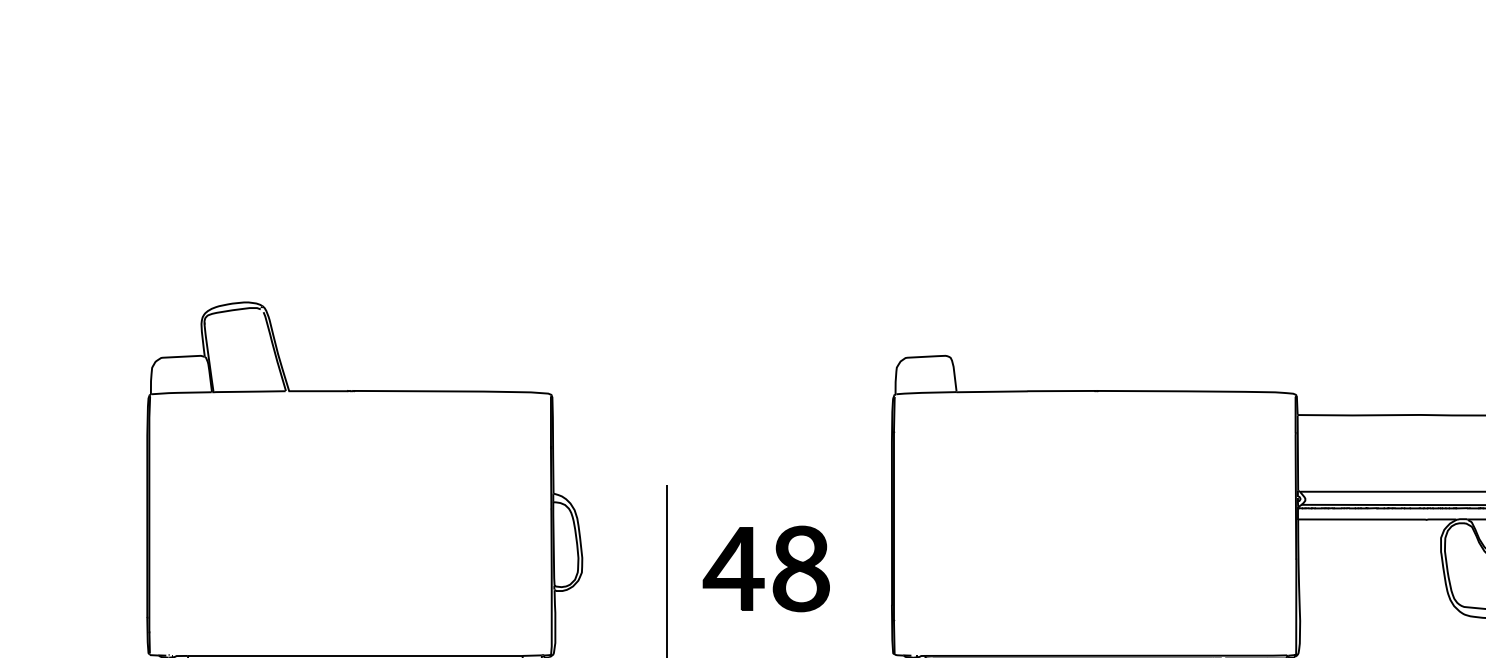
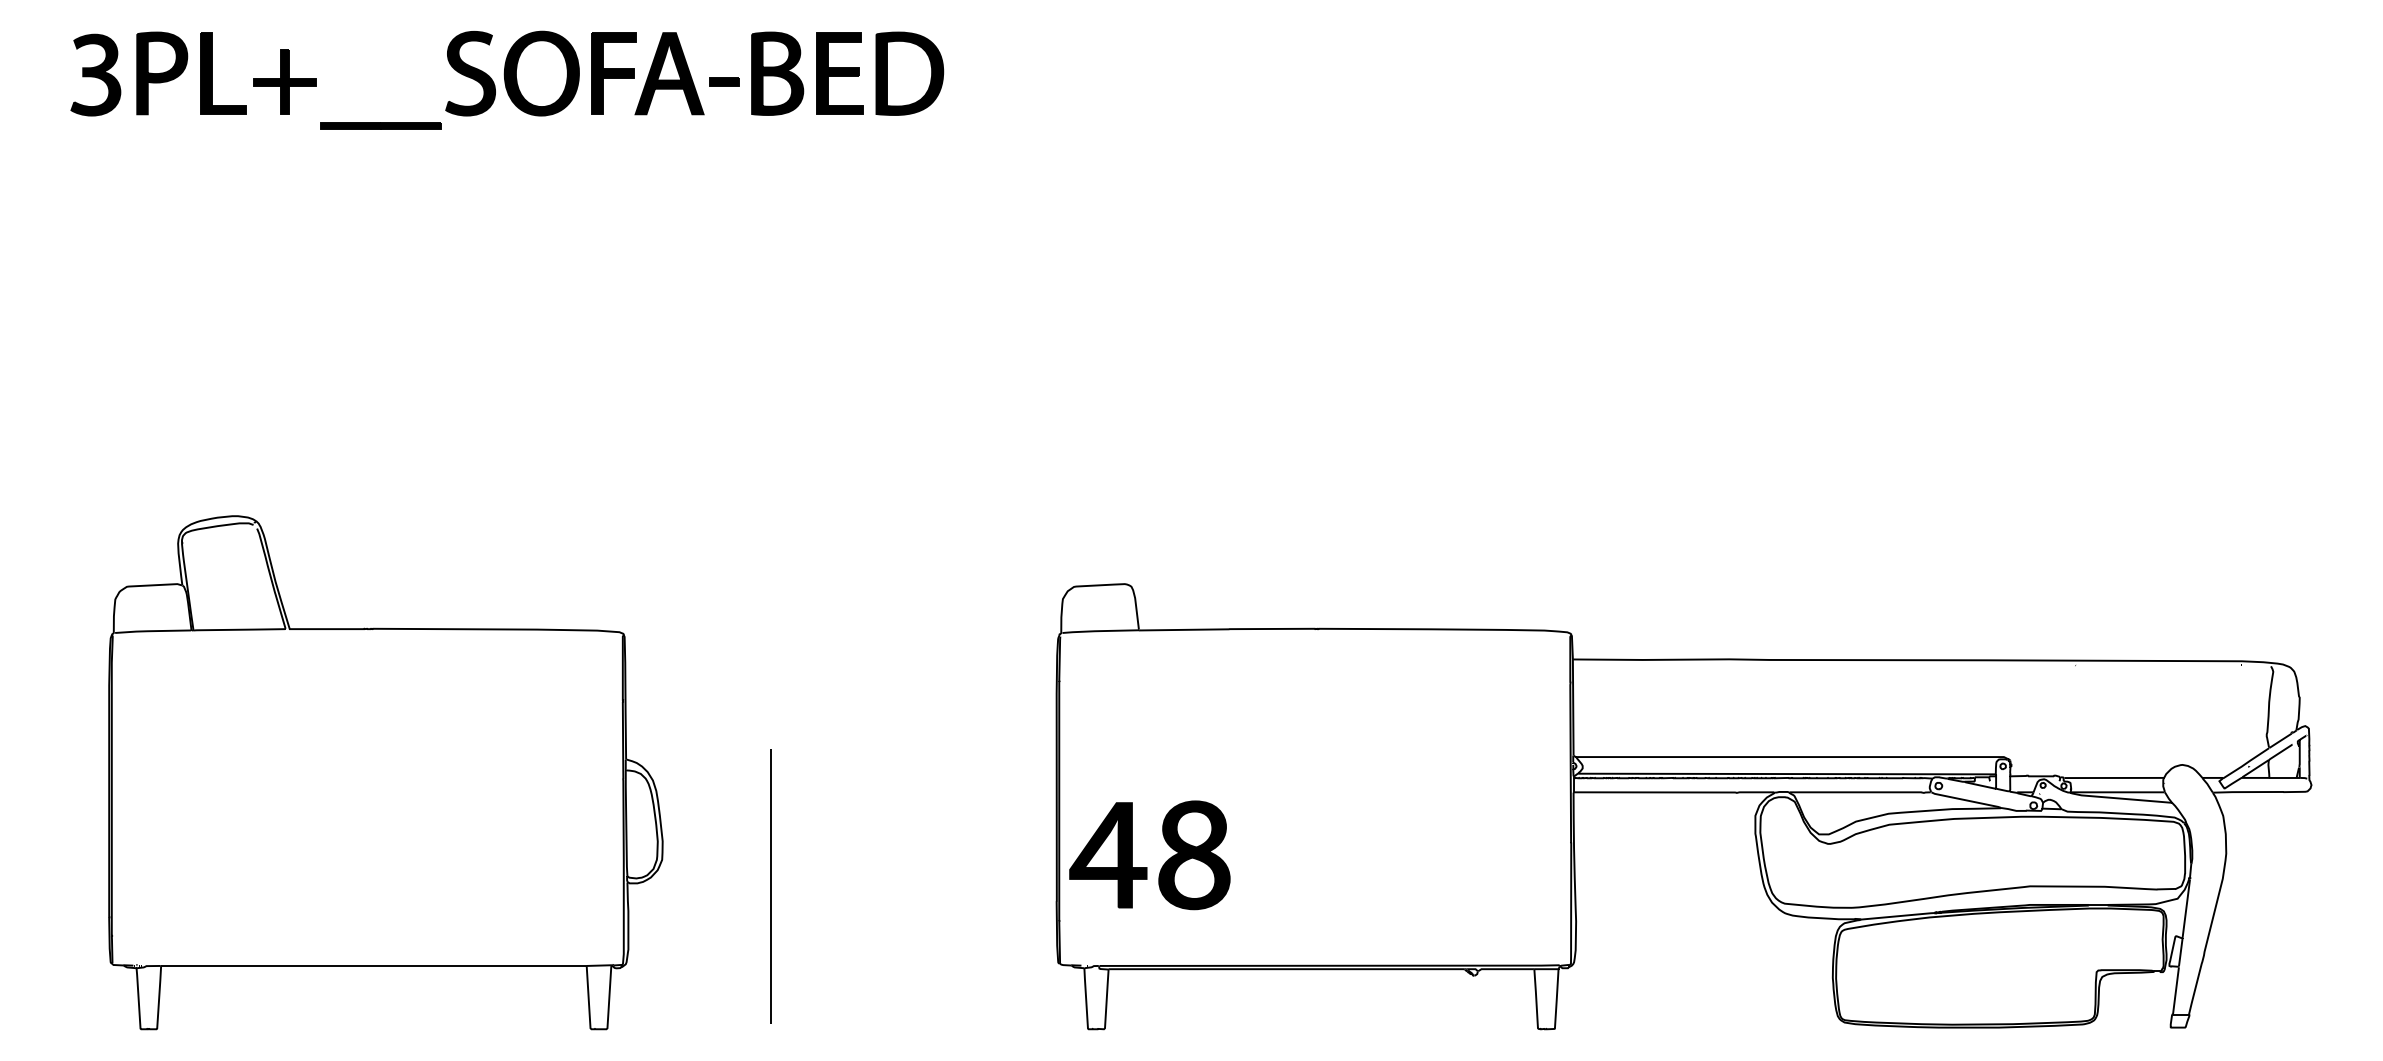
part: (764, 578) -> (1147, 867), moved

